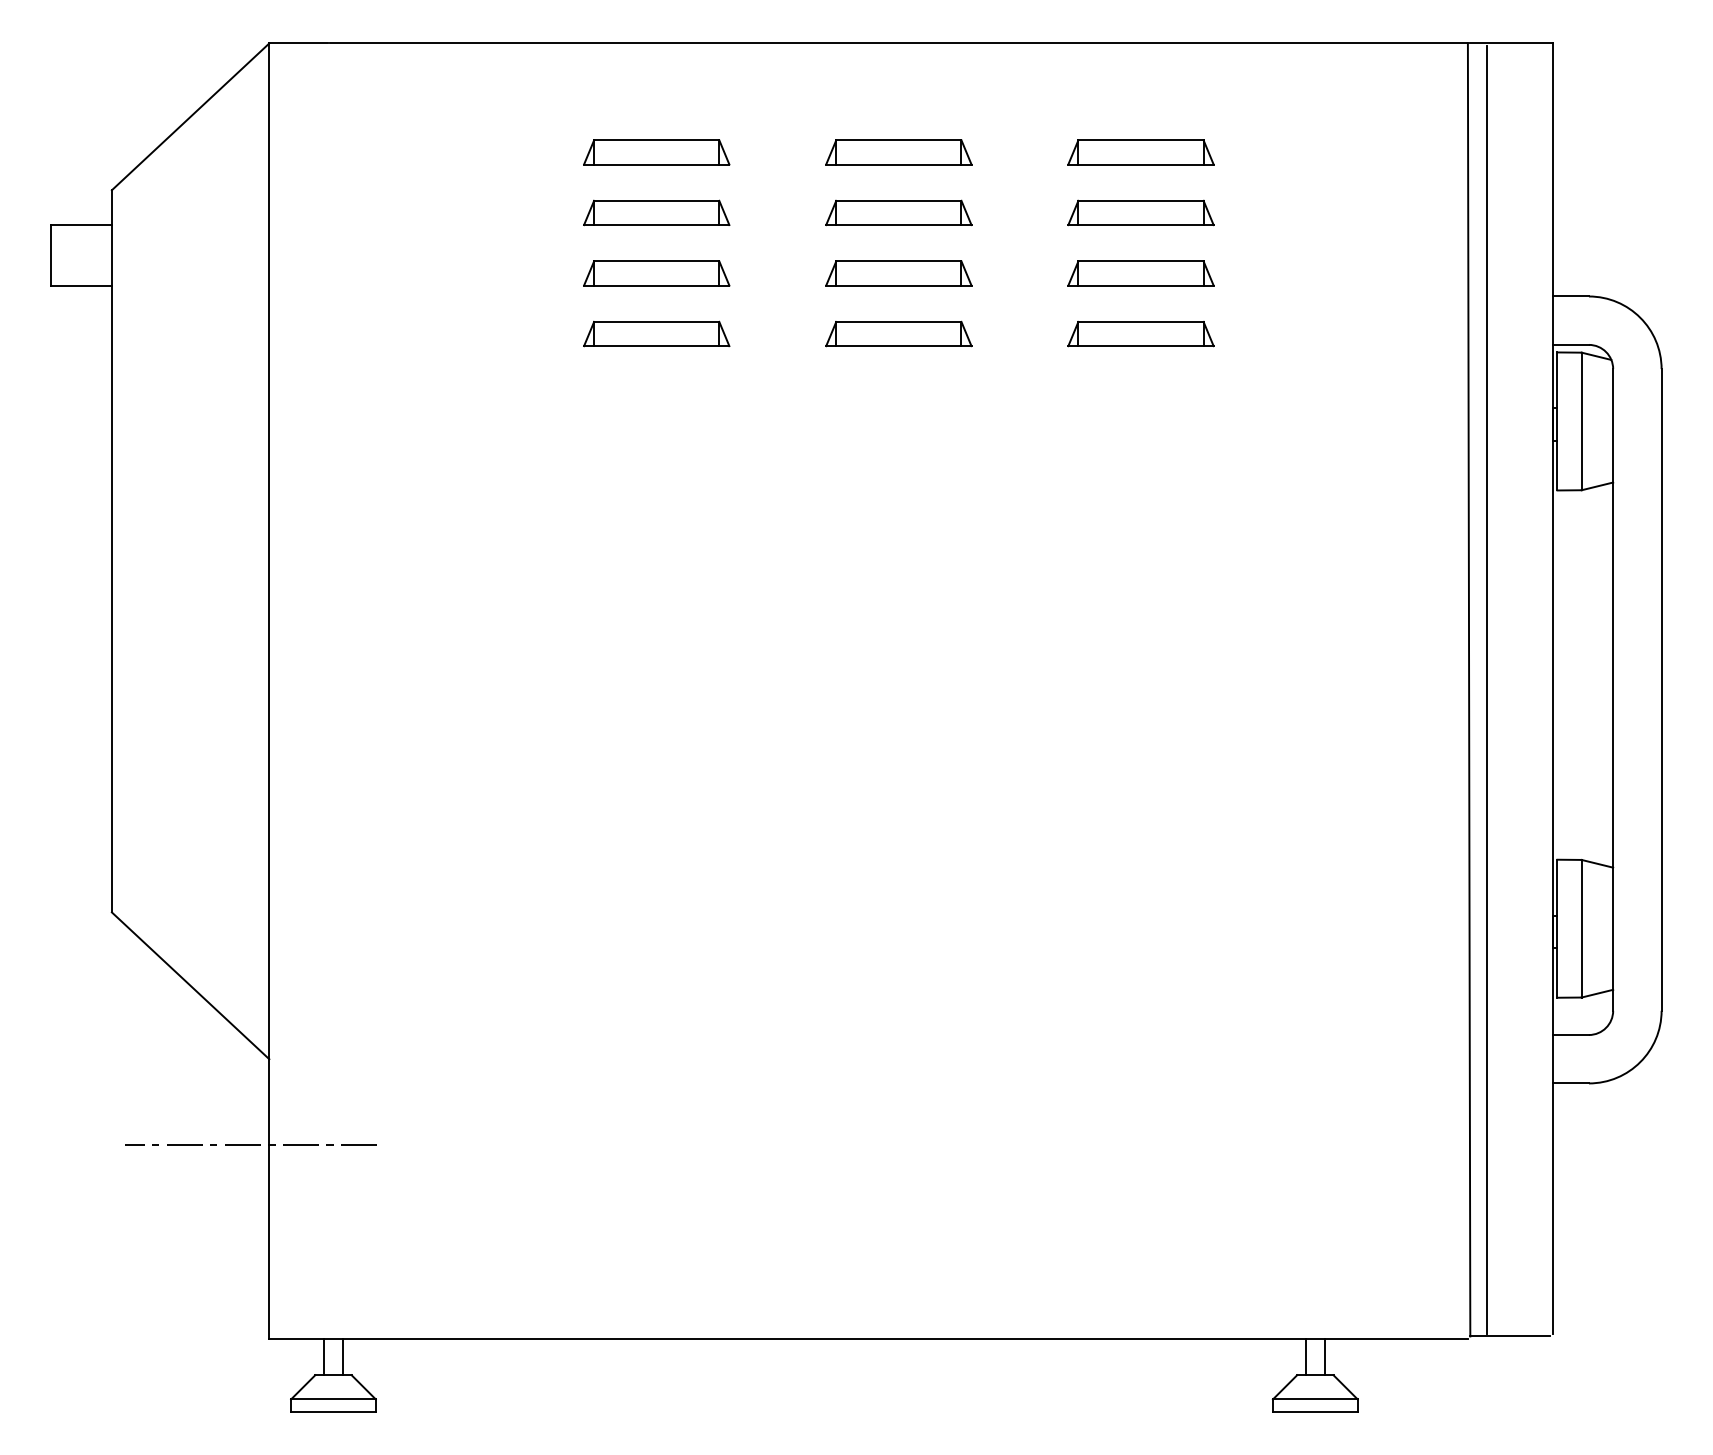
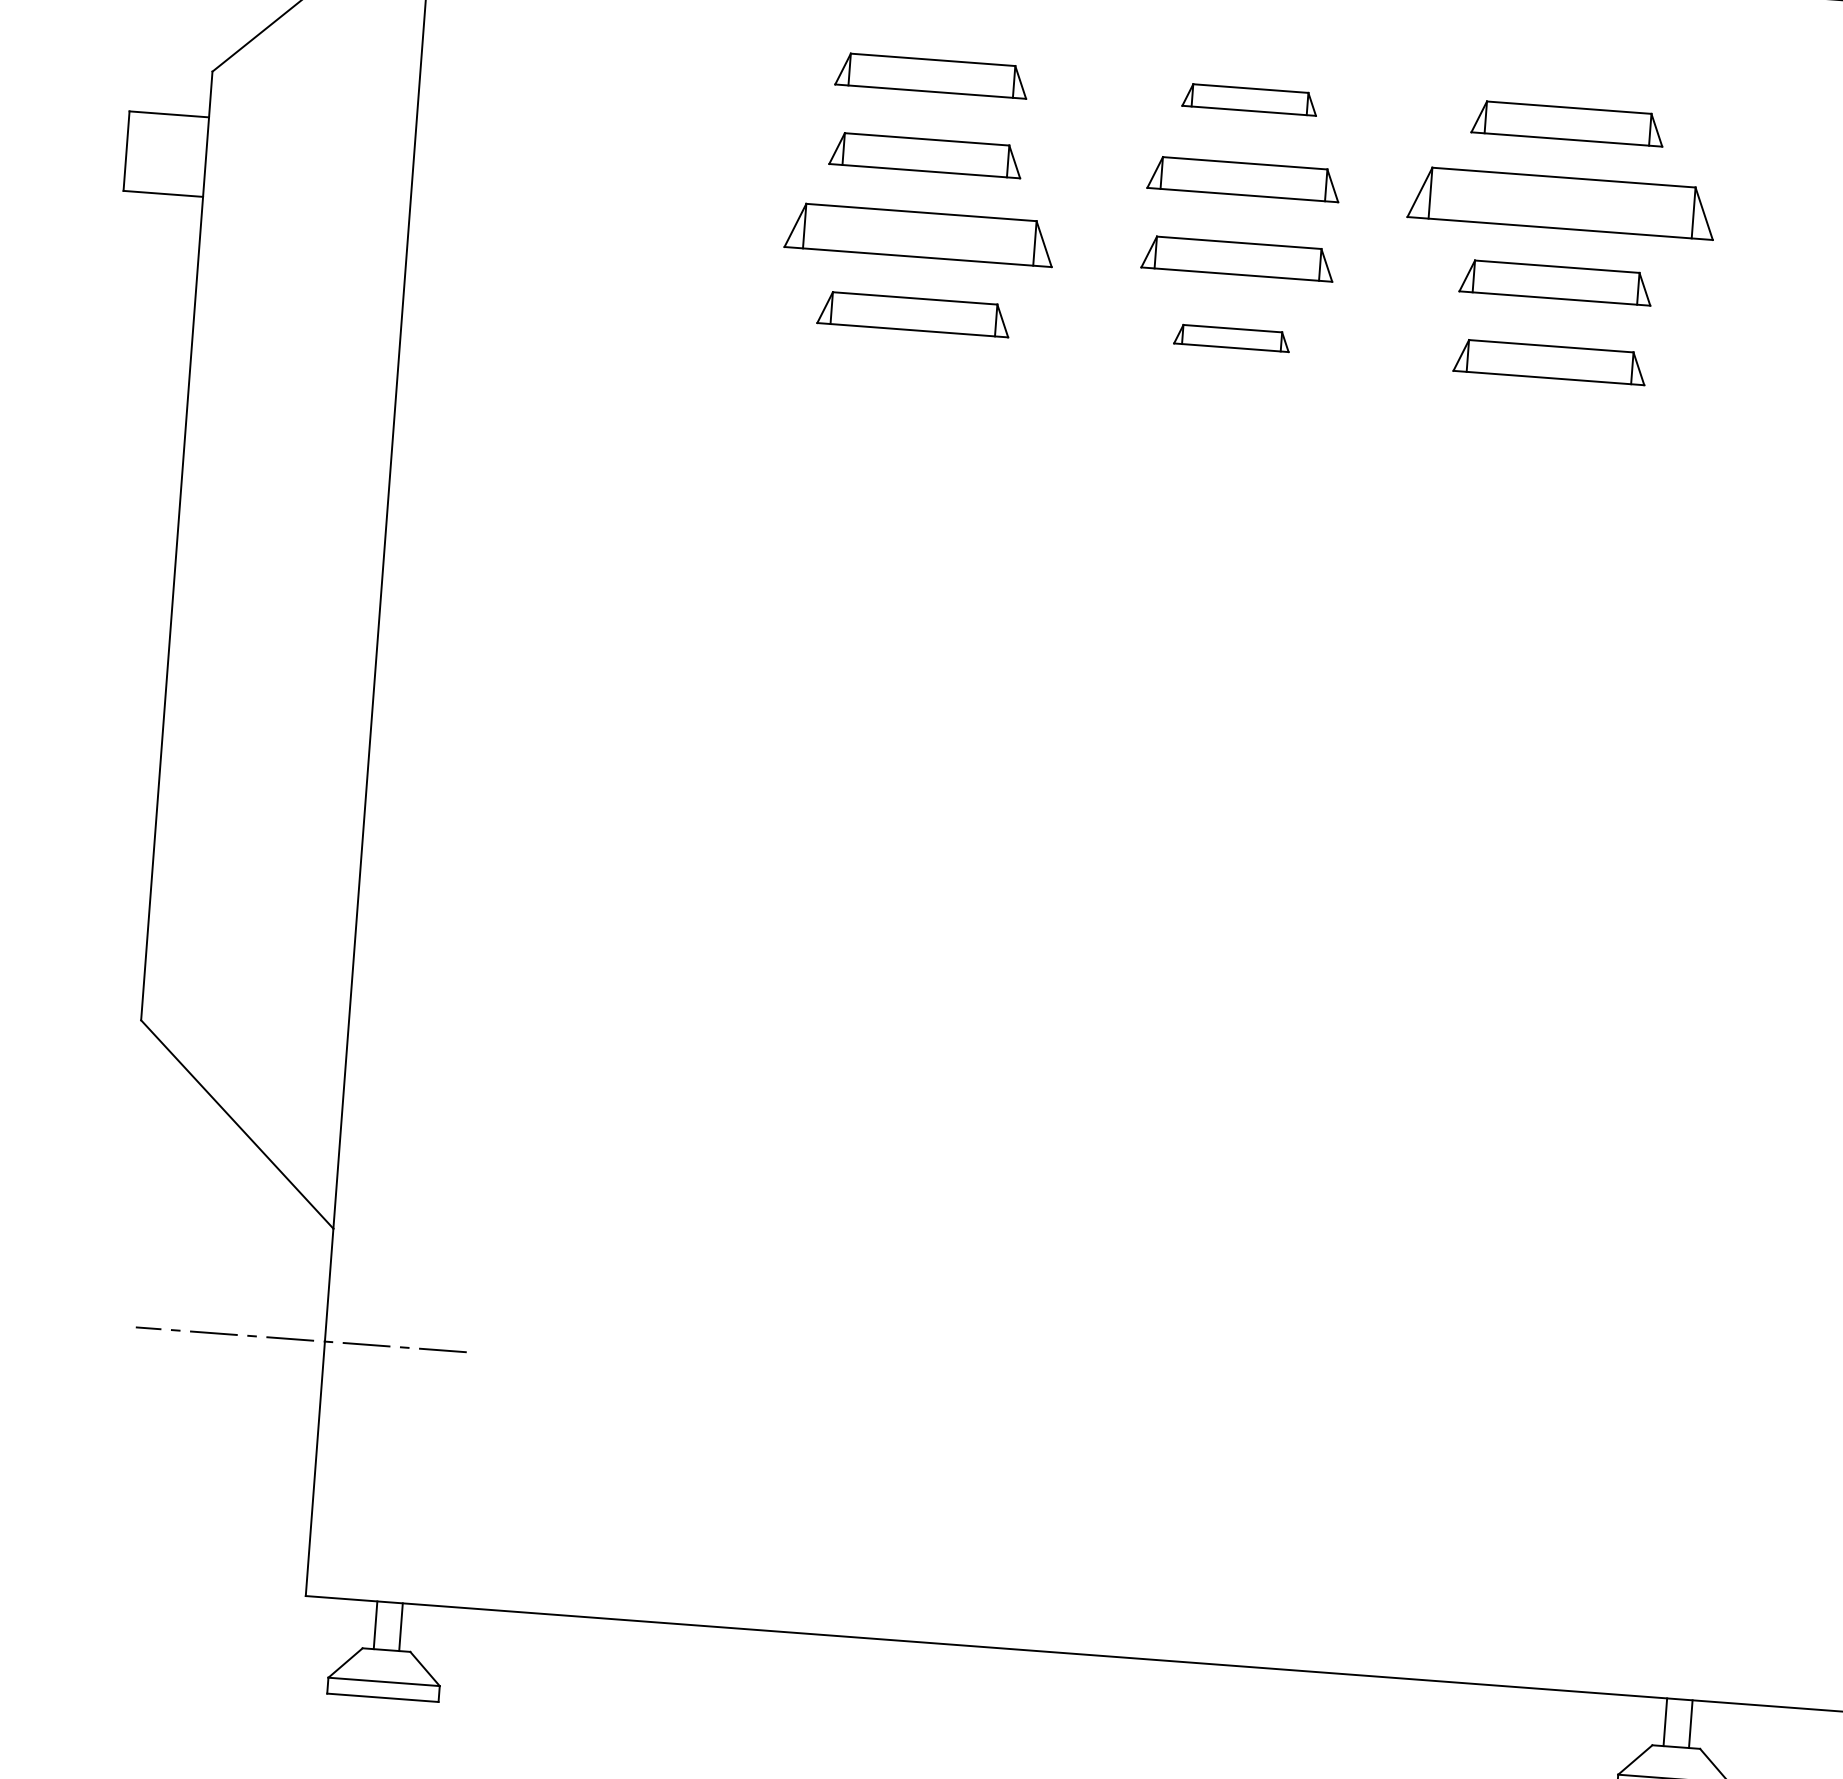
part: (898, 152) -> (1249, 99), size x0.7
part: (1140, 212) -> (1561, 202), size x1.6
part: (656, 273) -> (919, 234), size x1.4
part: (898, 333) -> (1231, 337), size x0.6

